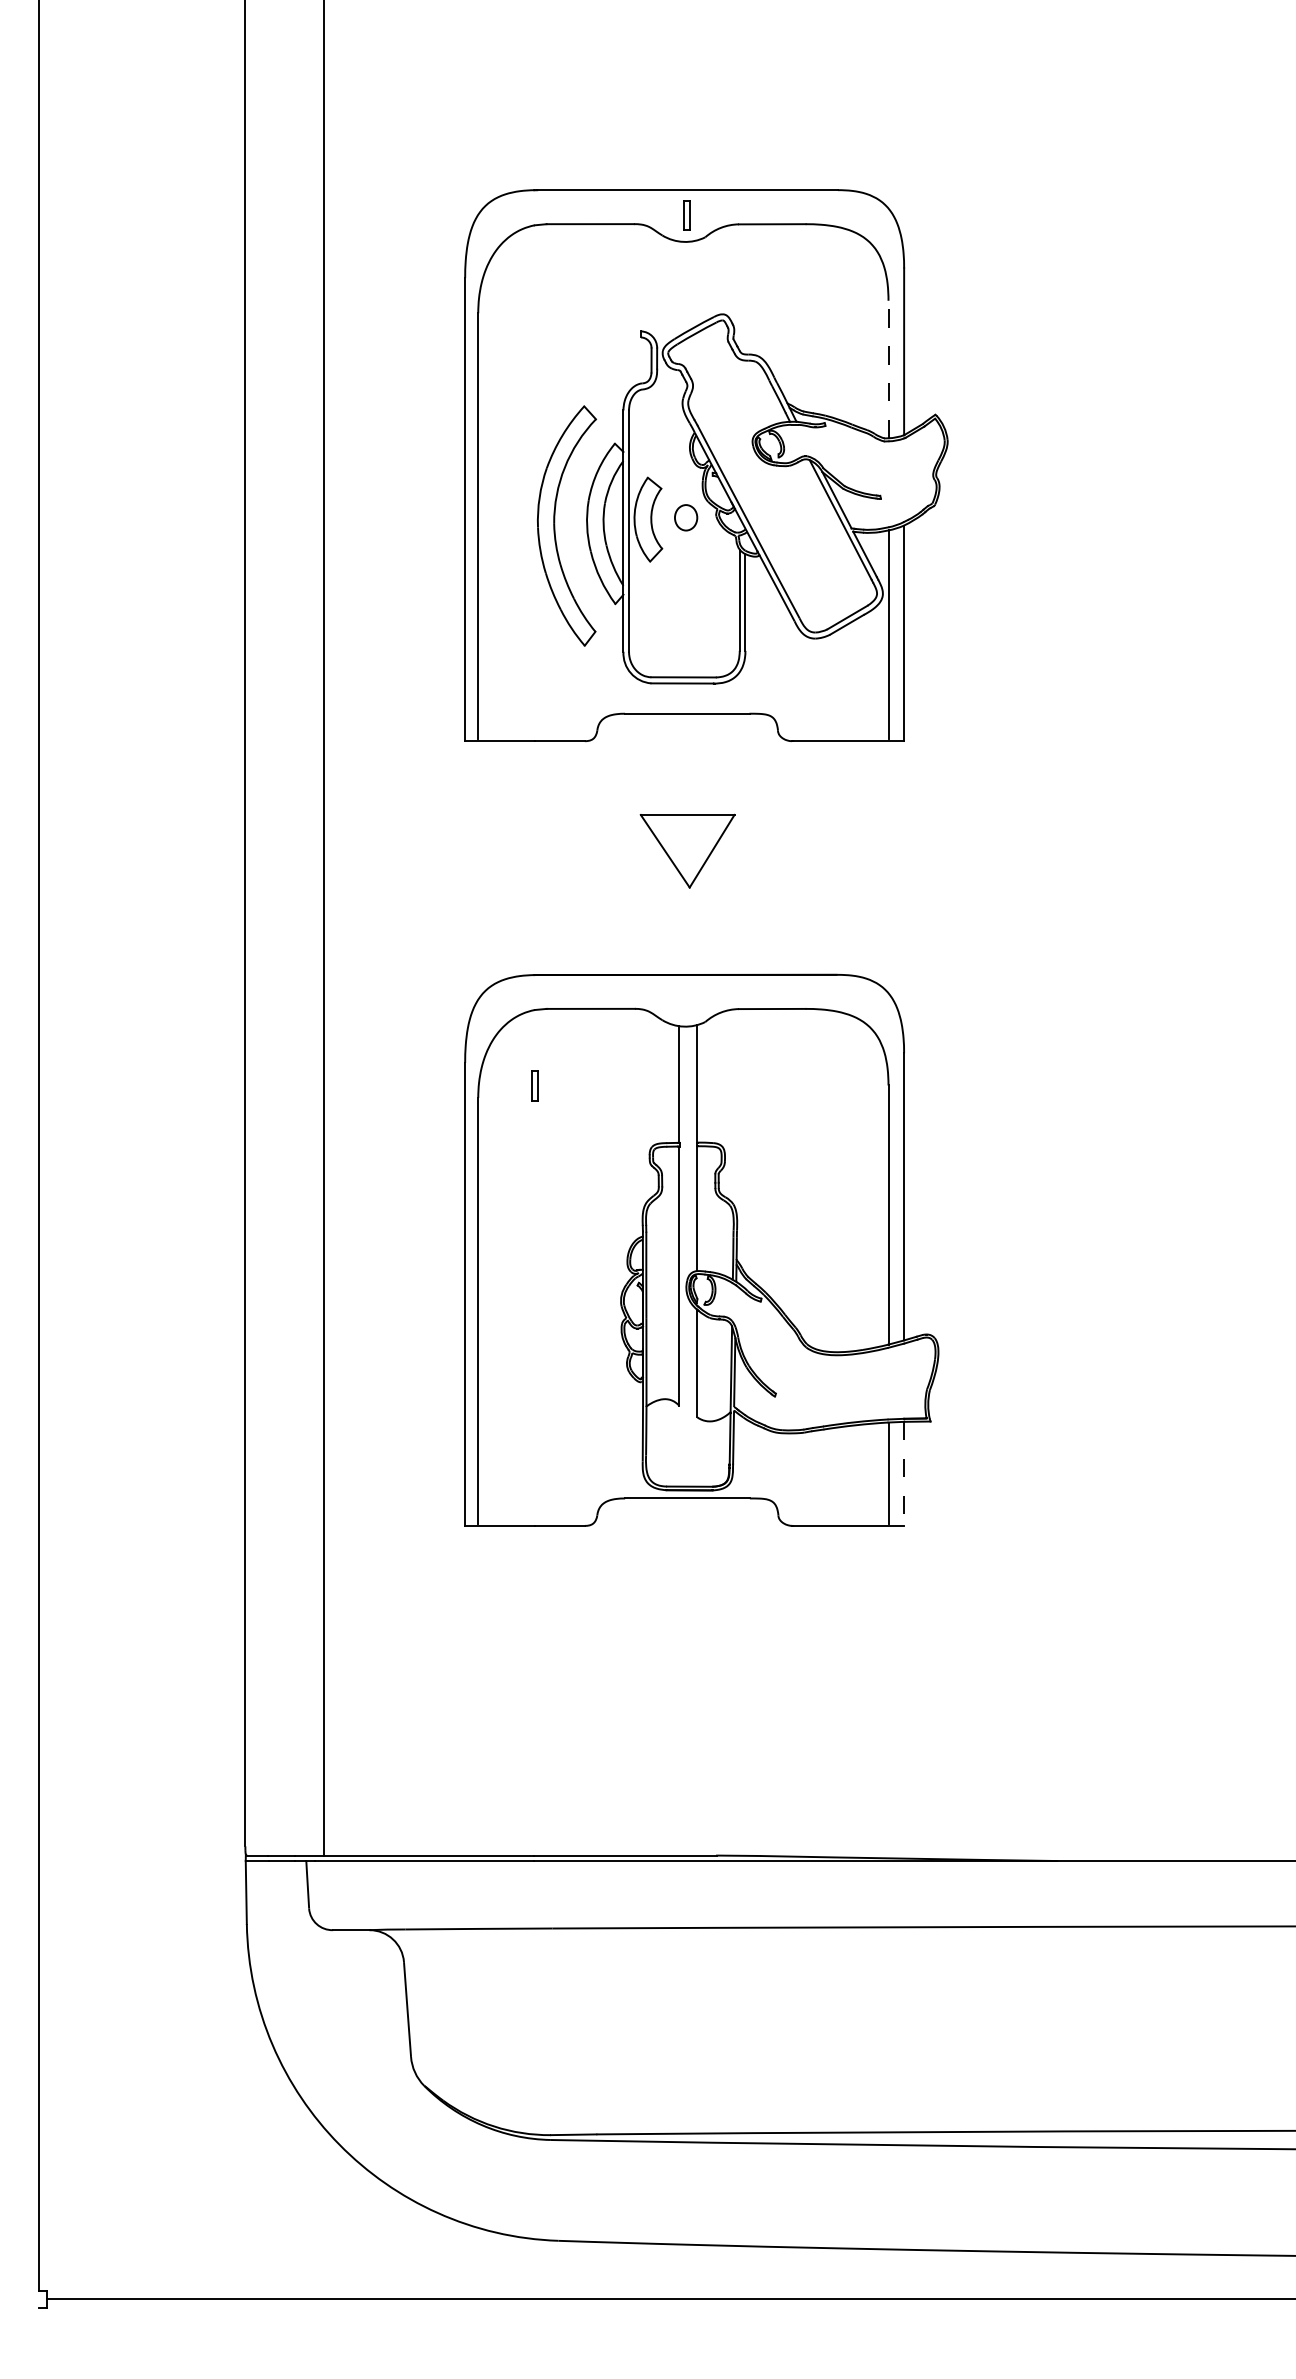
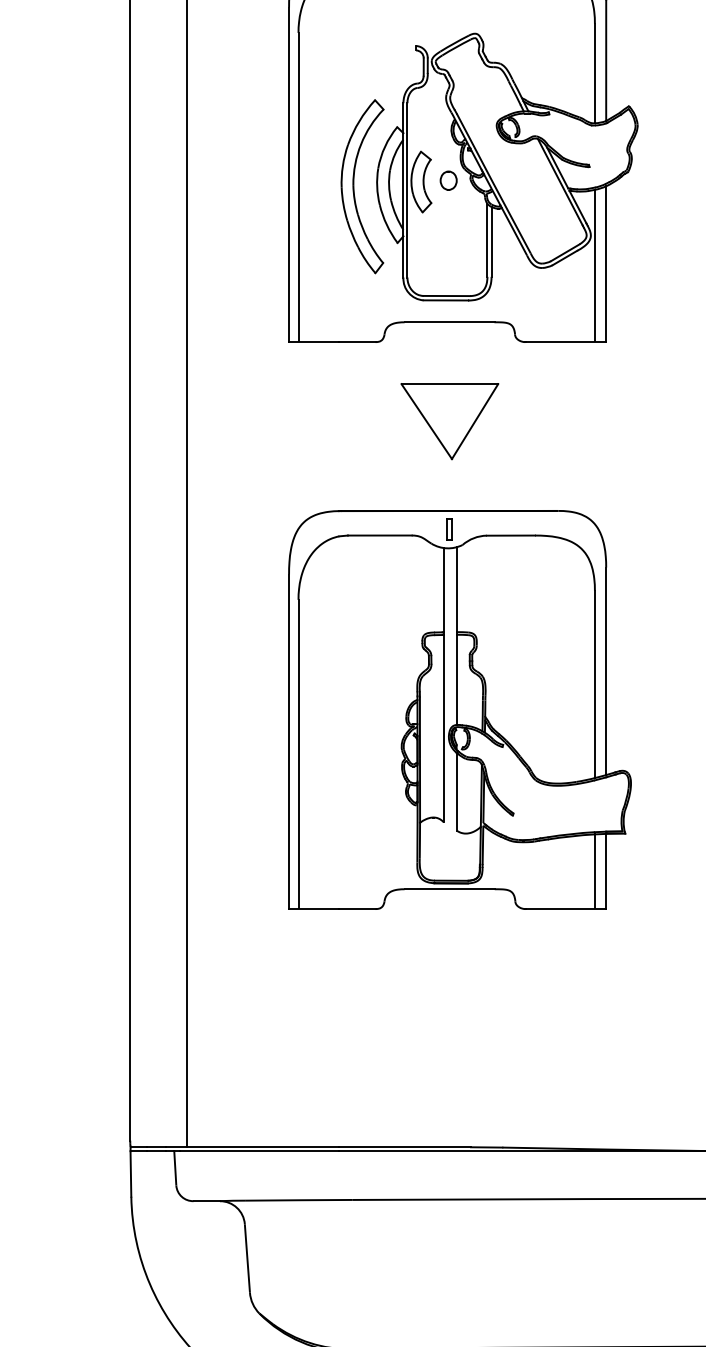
line: (888, 369) -> (594, 73), dashed -> solid
part: (687, 851) -> (449, 421), size x1.43
part: (534, 1085) -> (448, 528), moved
line: (904, 1474) -> (606, 871), dashed -> solid

